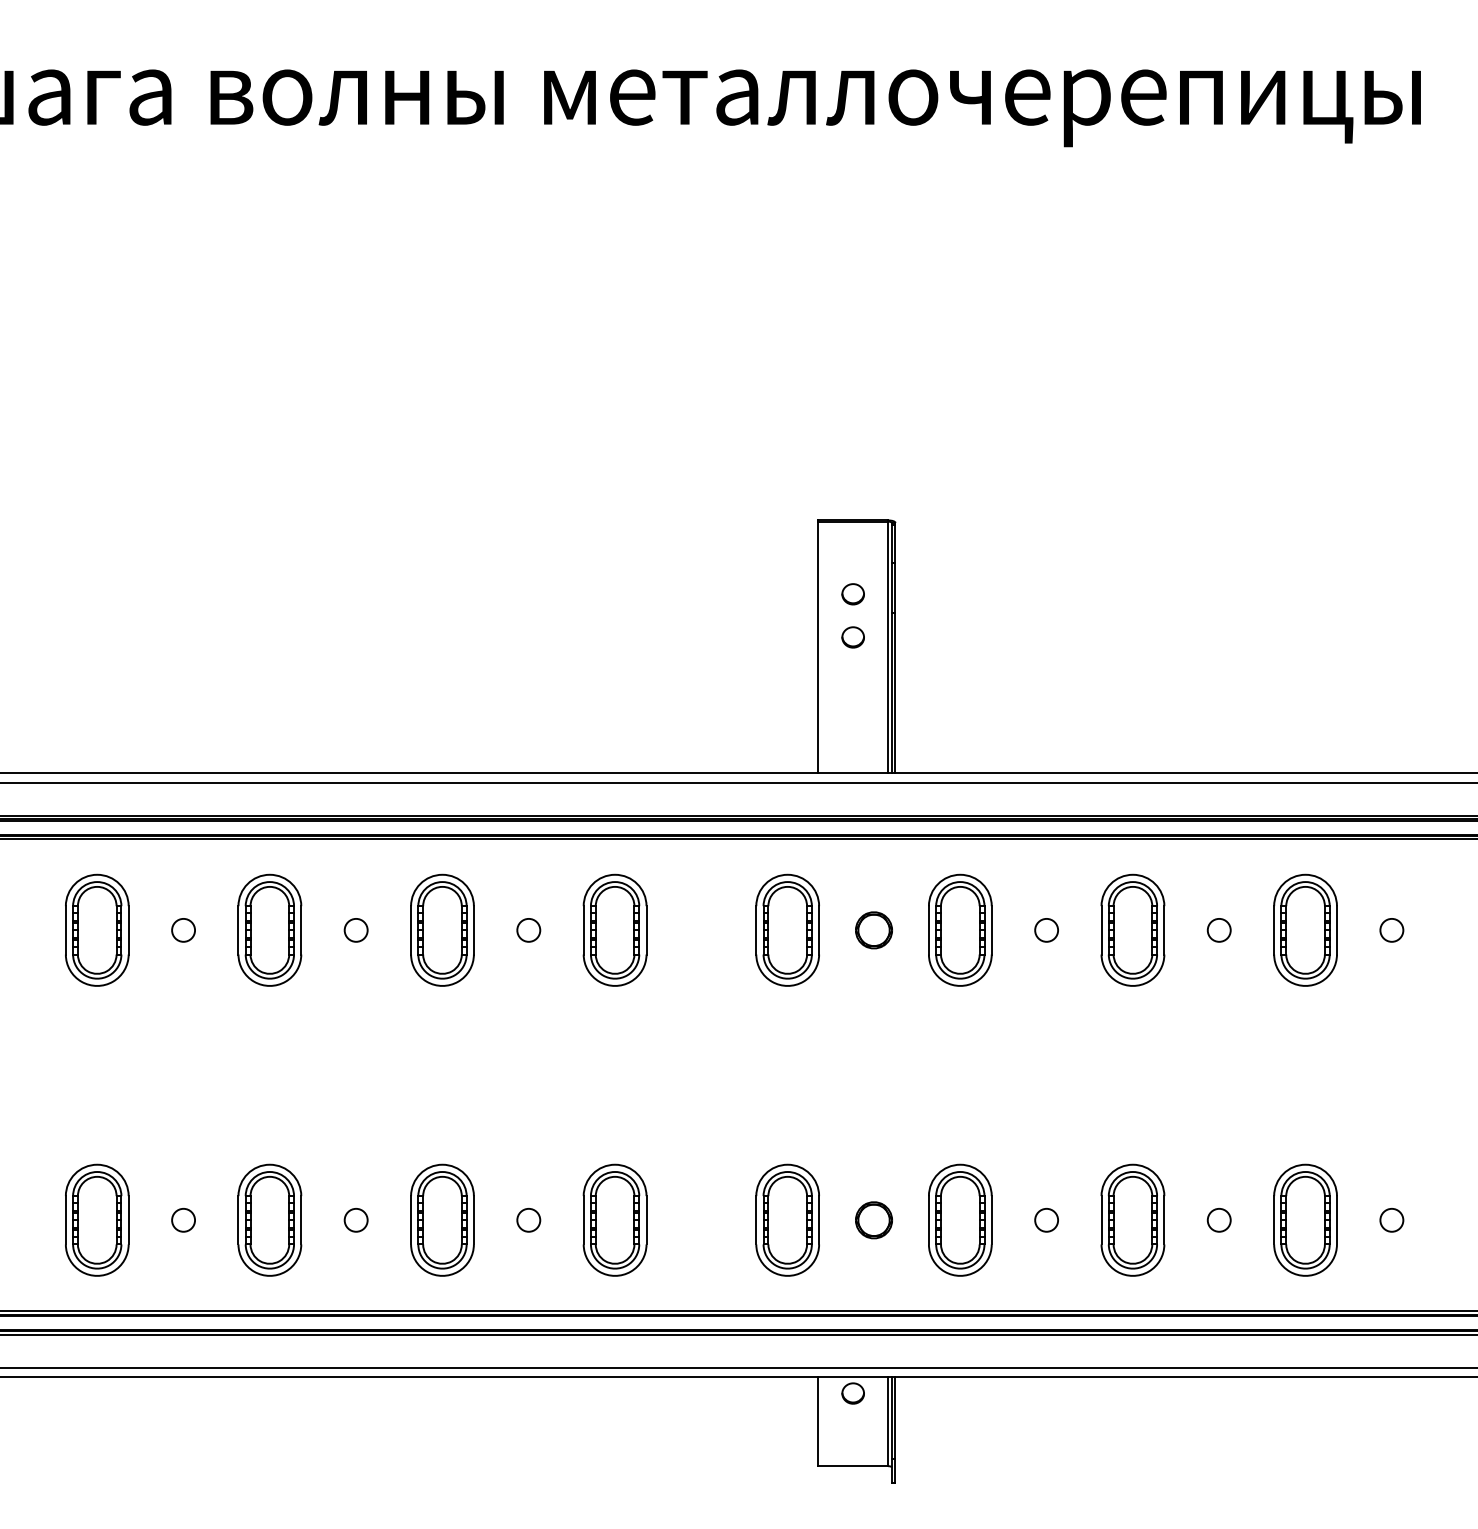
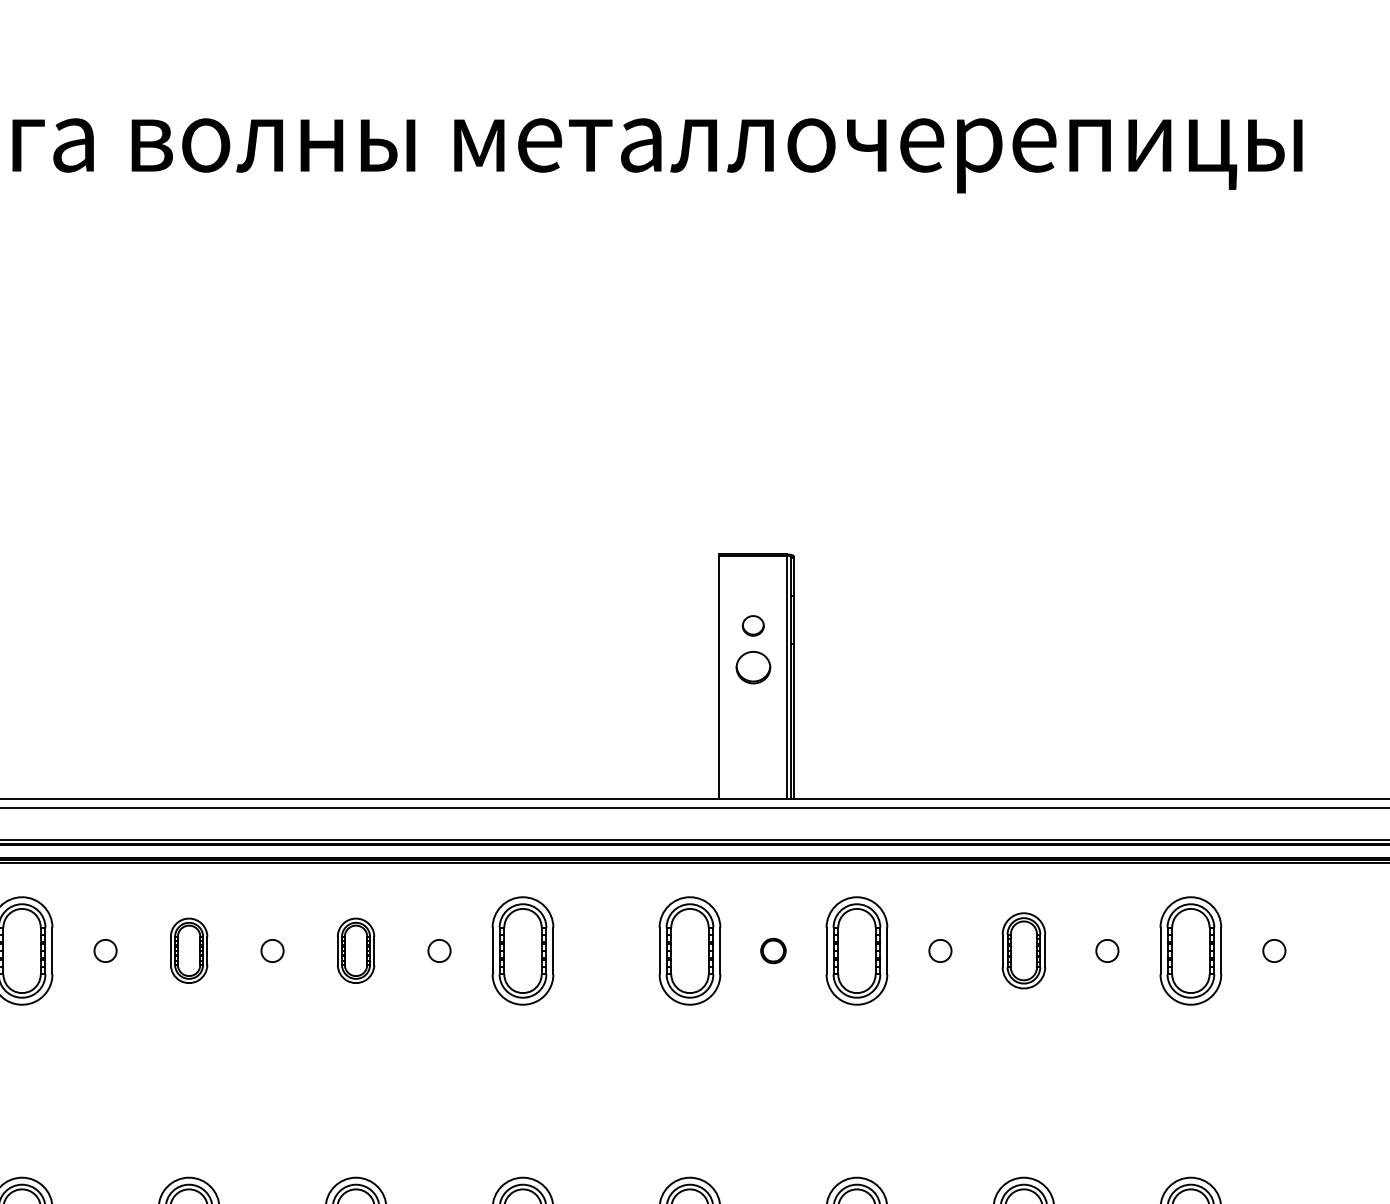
part: (852, 637) -> (752, 667), size x1.6
part: (269, 929) -> (188, 950), size x0.6
part: (442, 929) -> (356, 950), size x0.6
part: (1132, 929) -> (1023, 950), size x0.7
part: (873, 930) -> (772, 951), size x0.7

